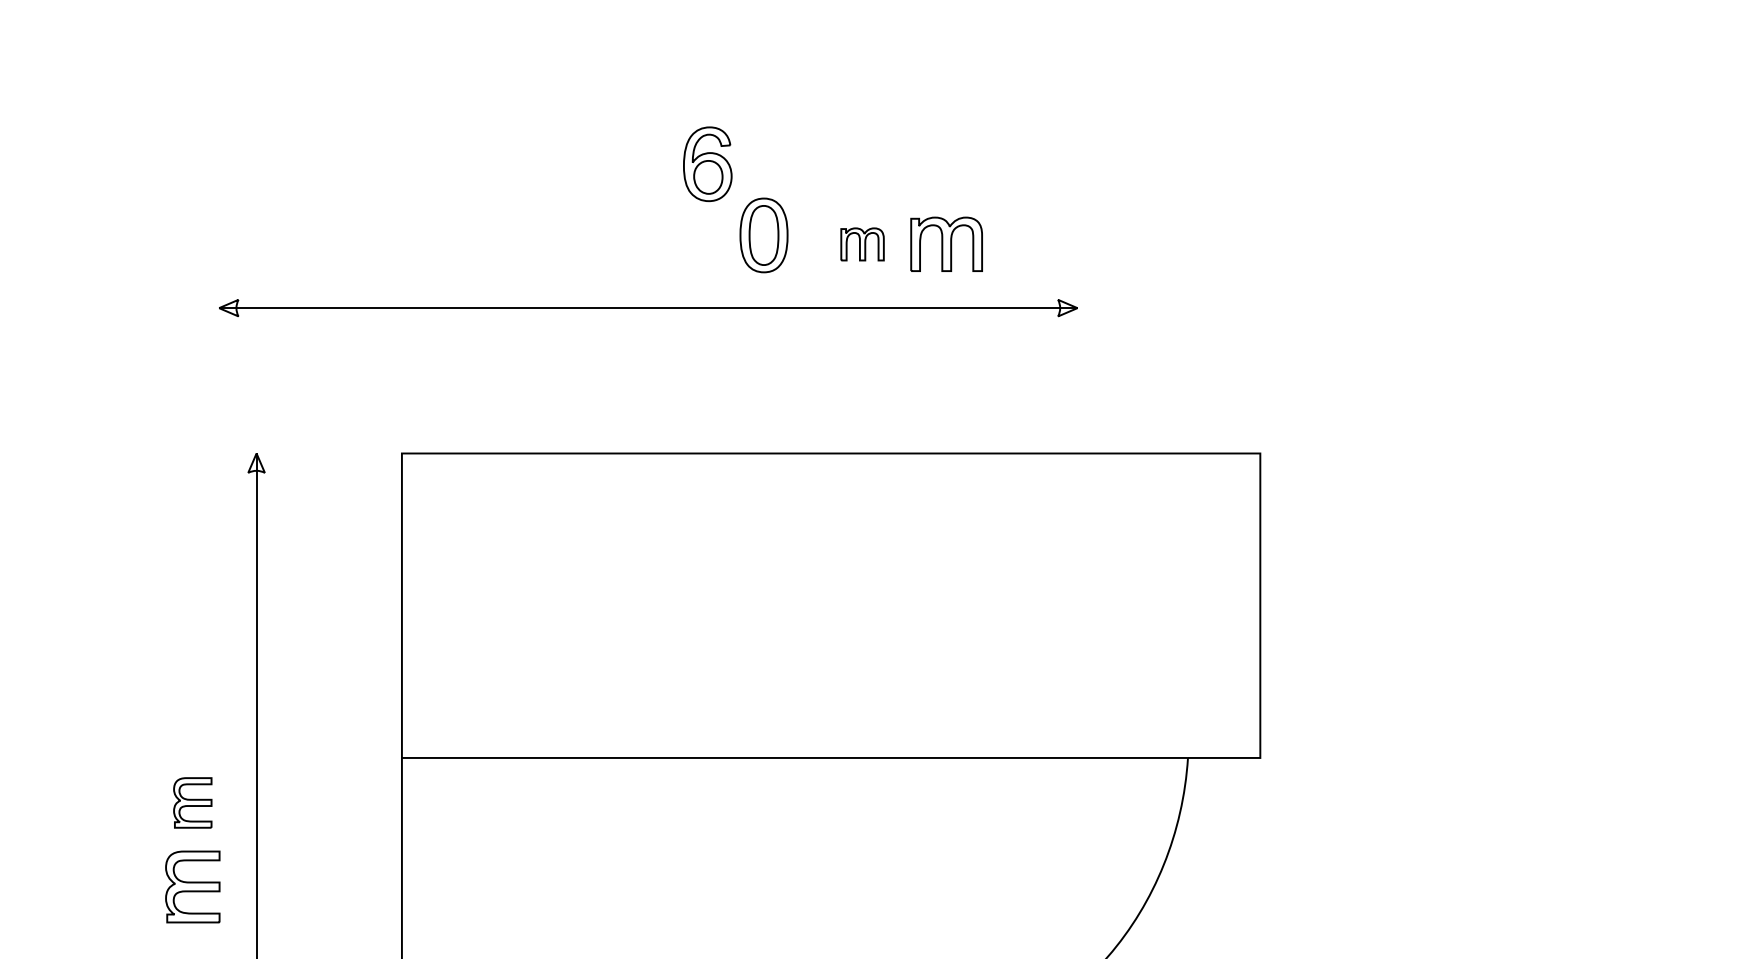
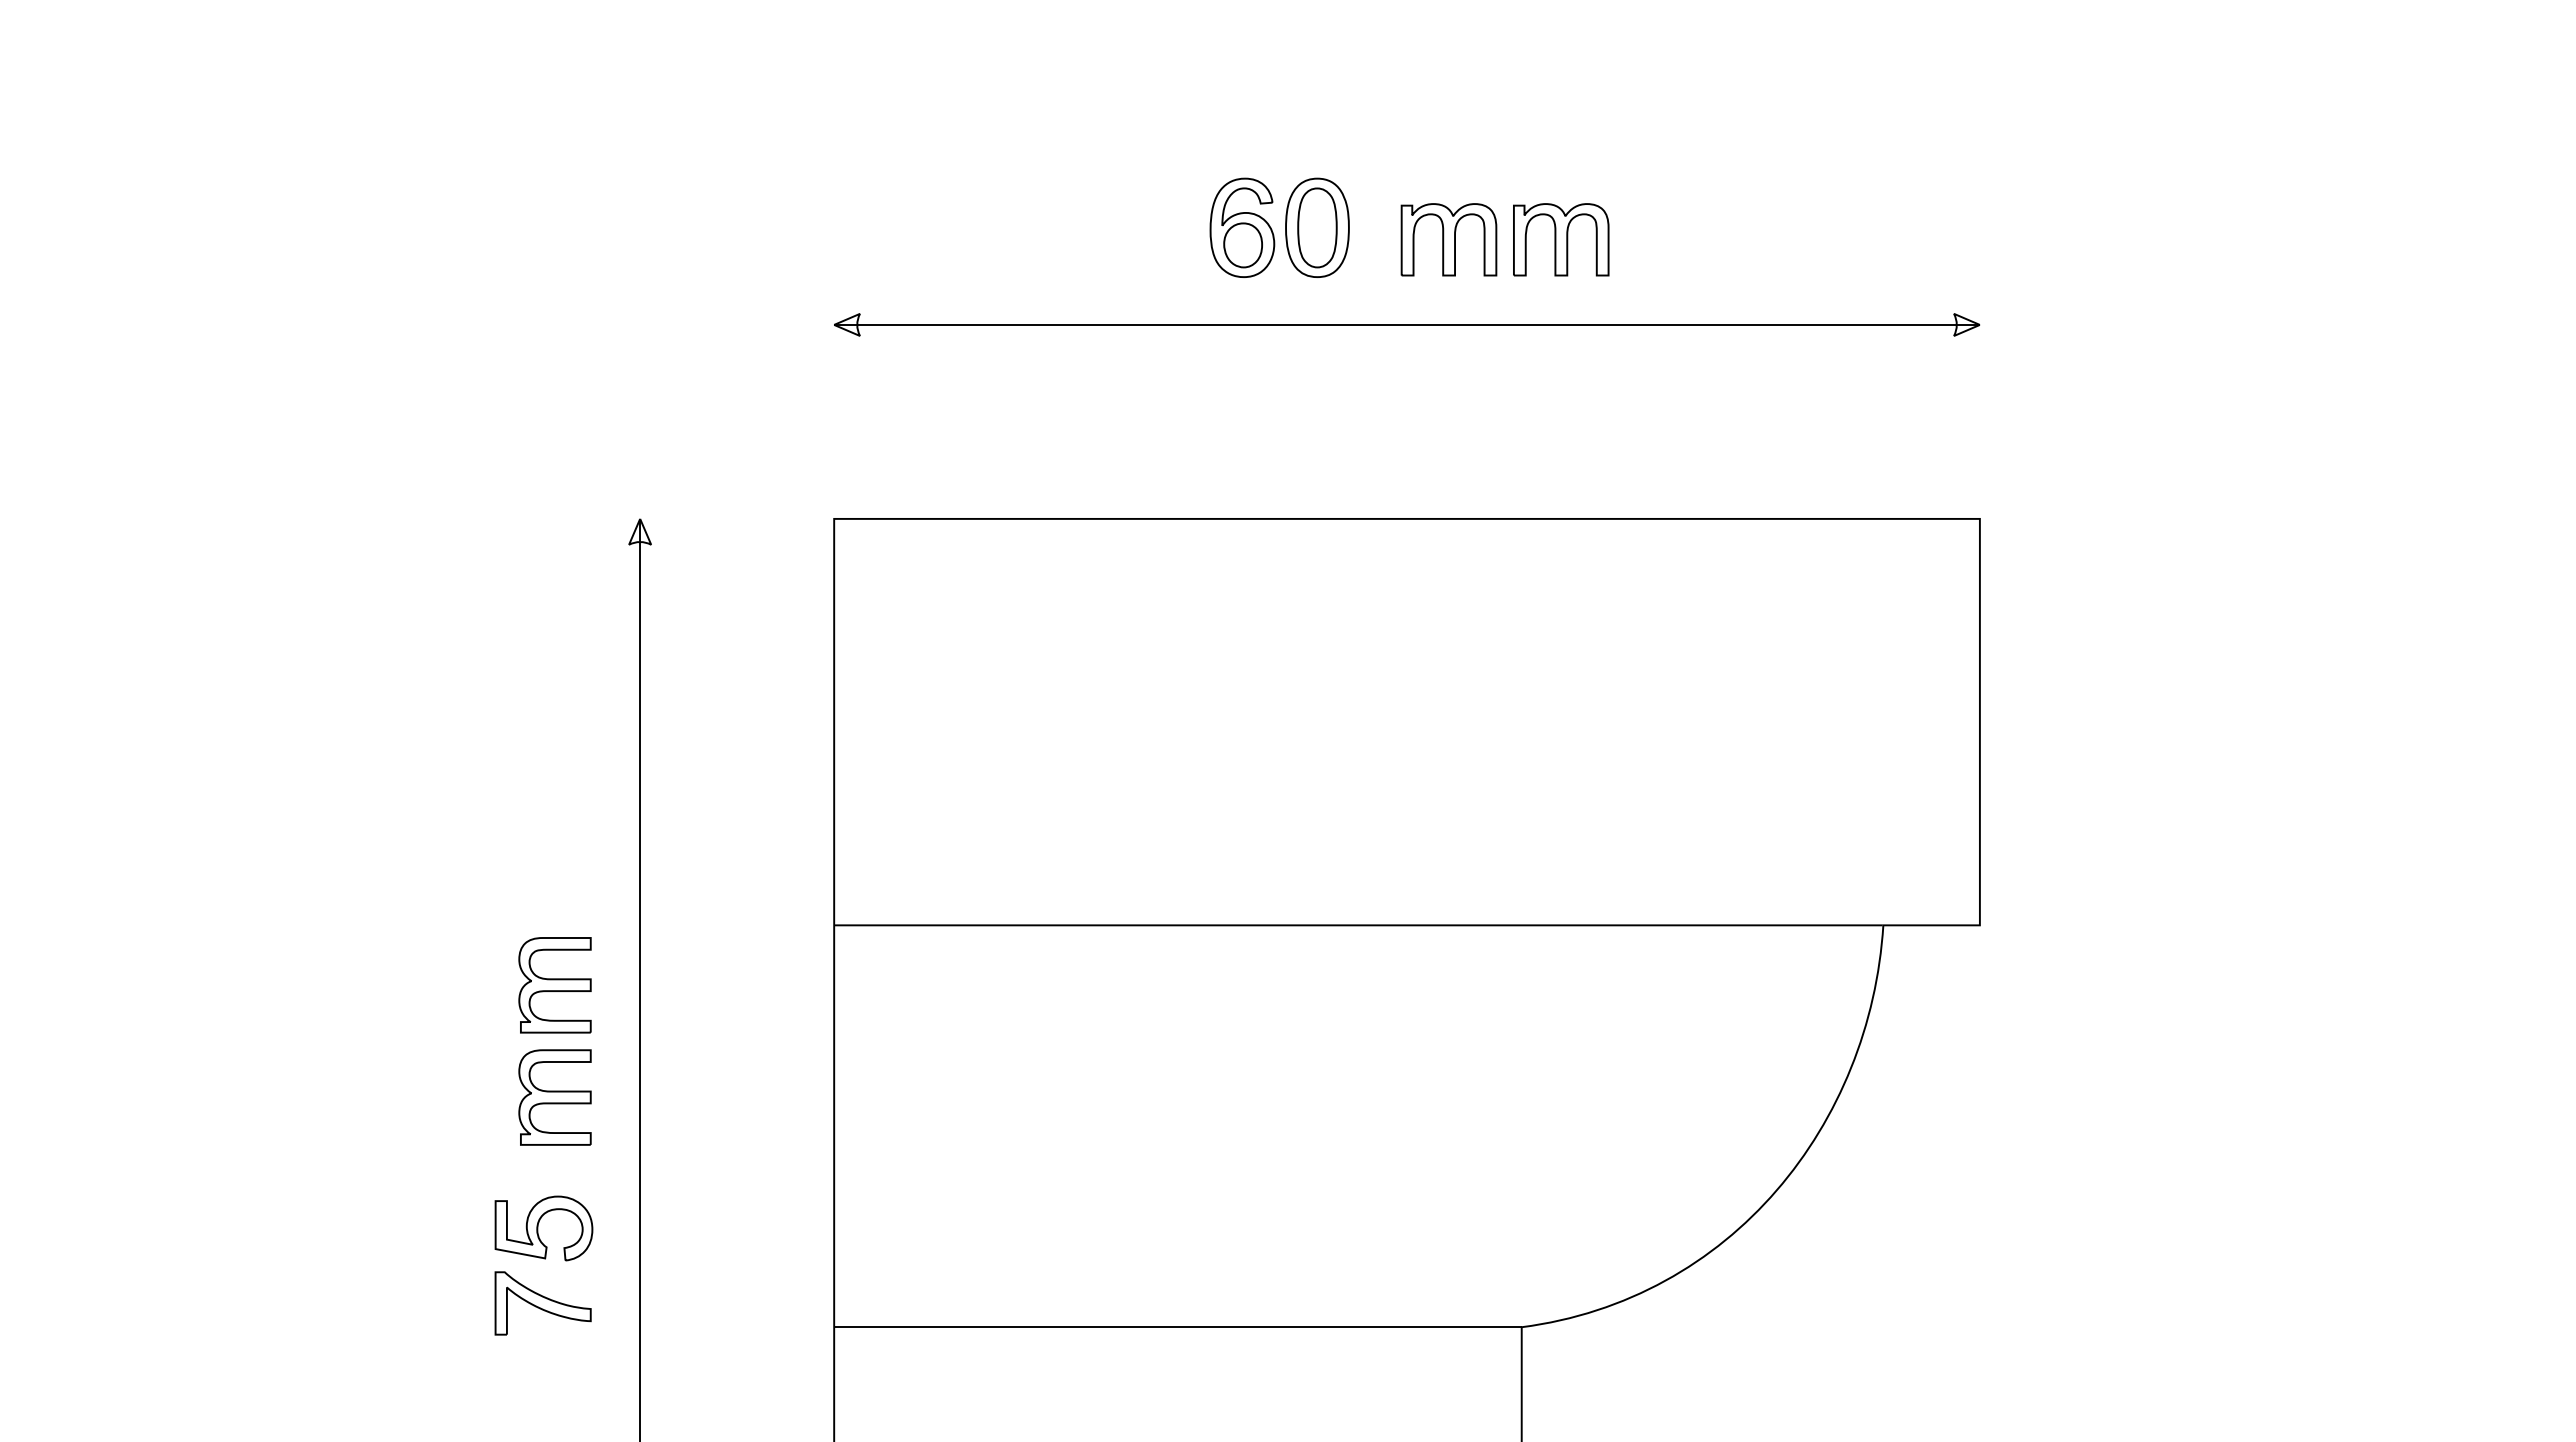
part: (707, 163) -> (1242, 227), moved
part: (862, 244) -> (1448, 239), size x1.67
part: (647, 307) -> (1406, 324), moved
part: (192, 803) -> (554, 985), size x1.43

